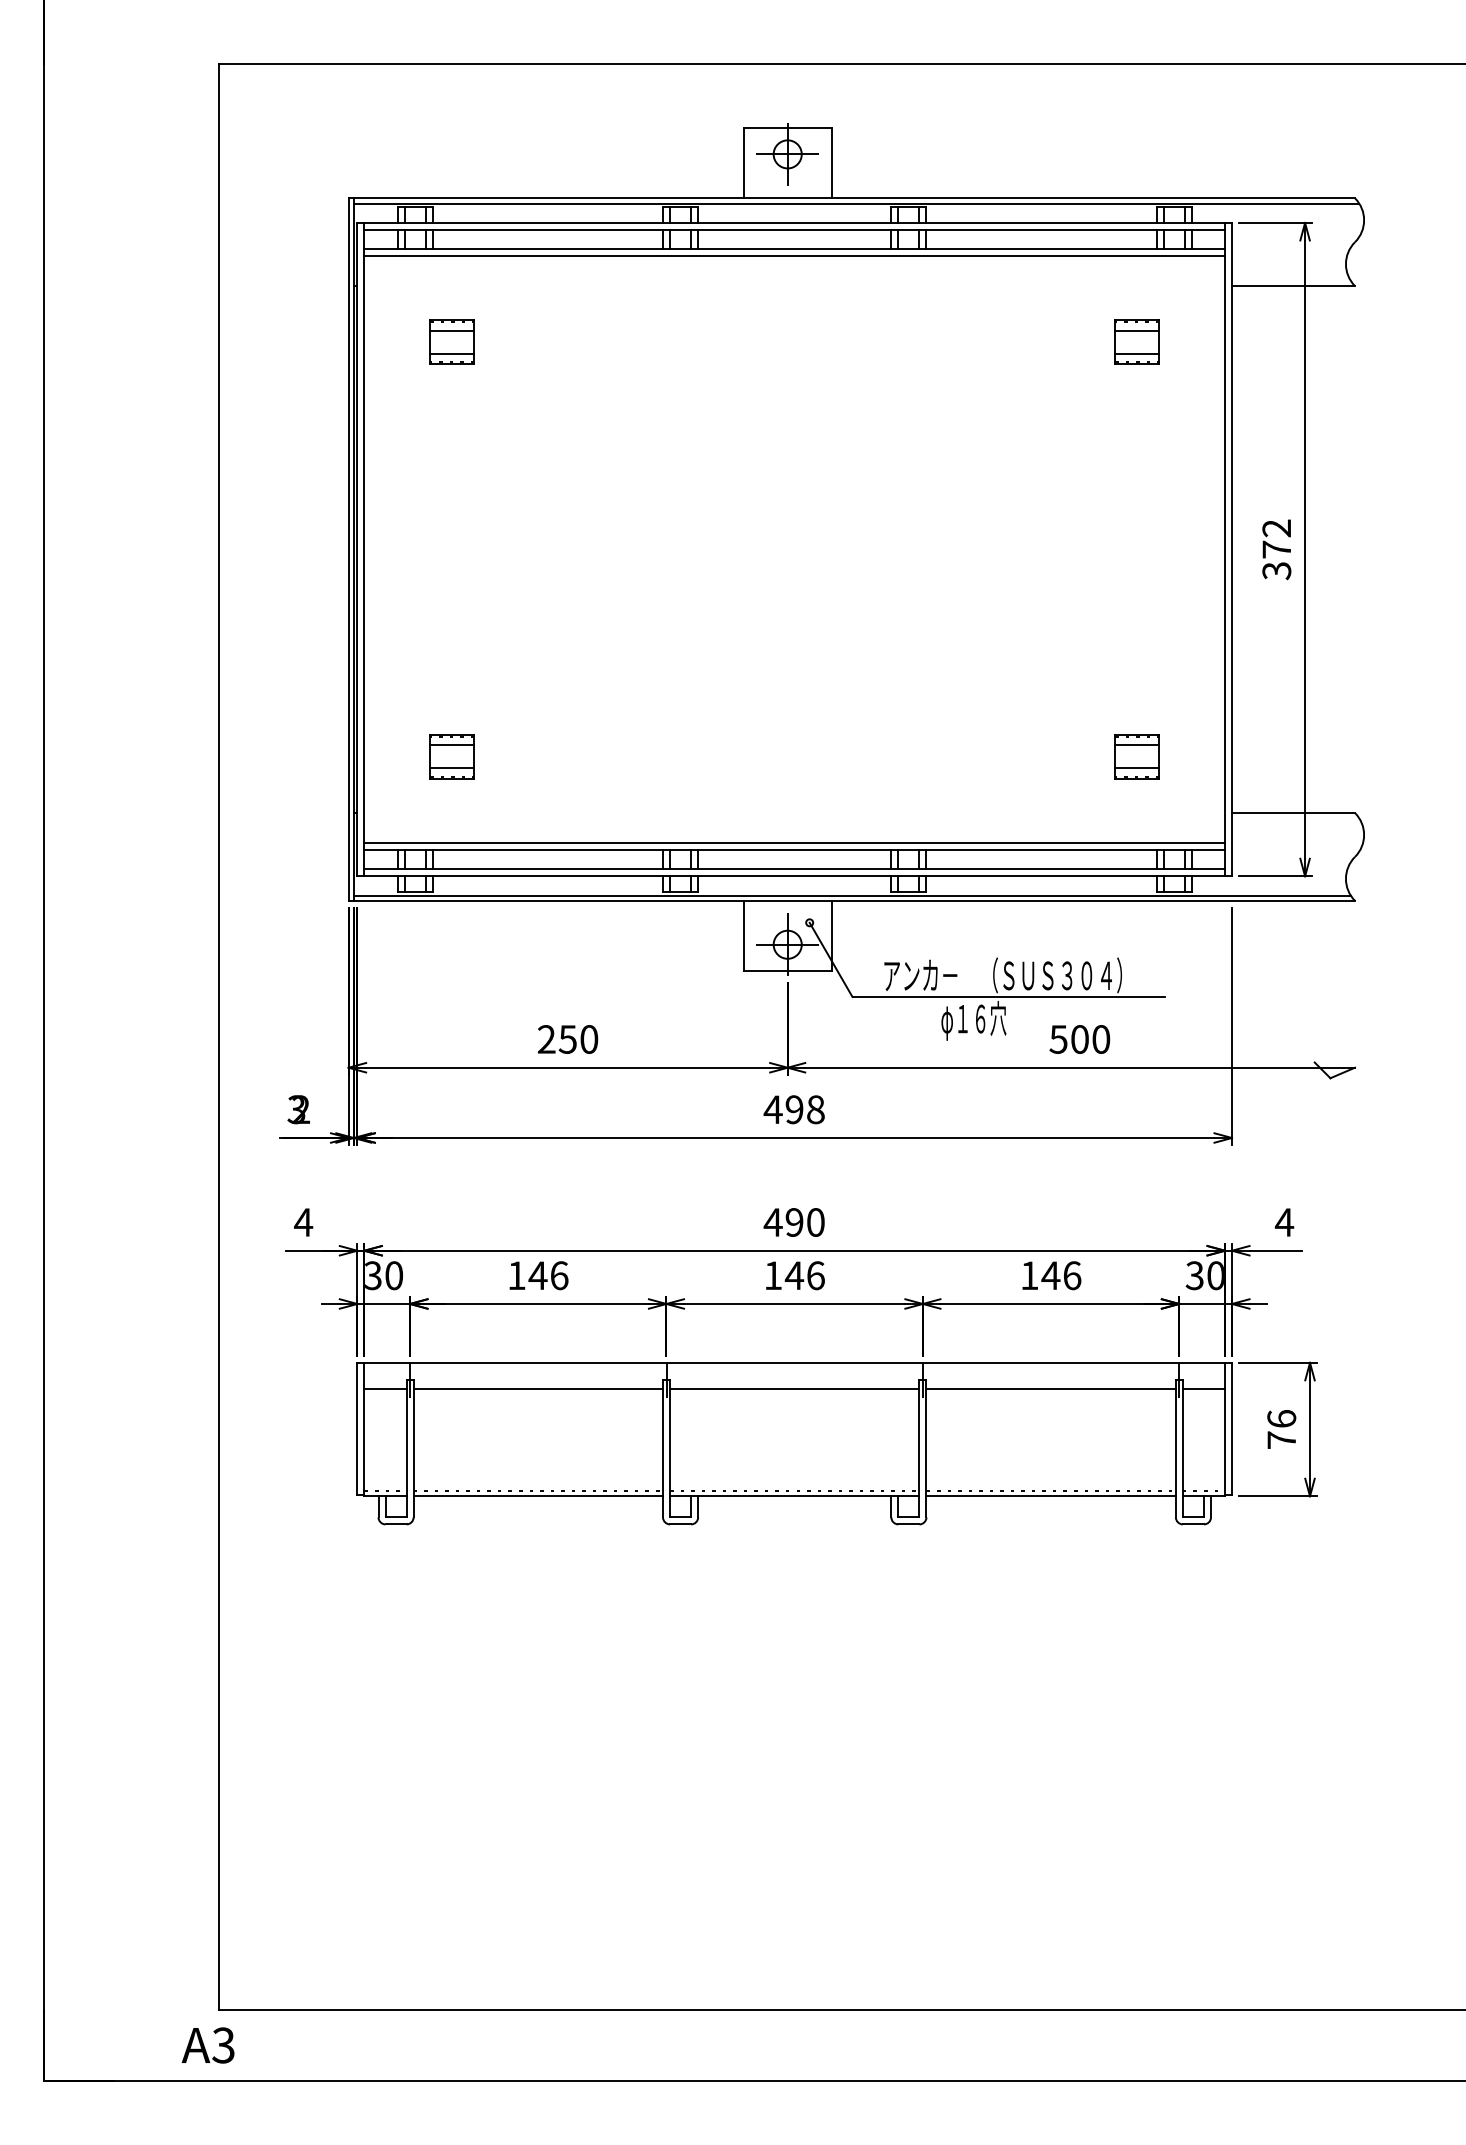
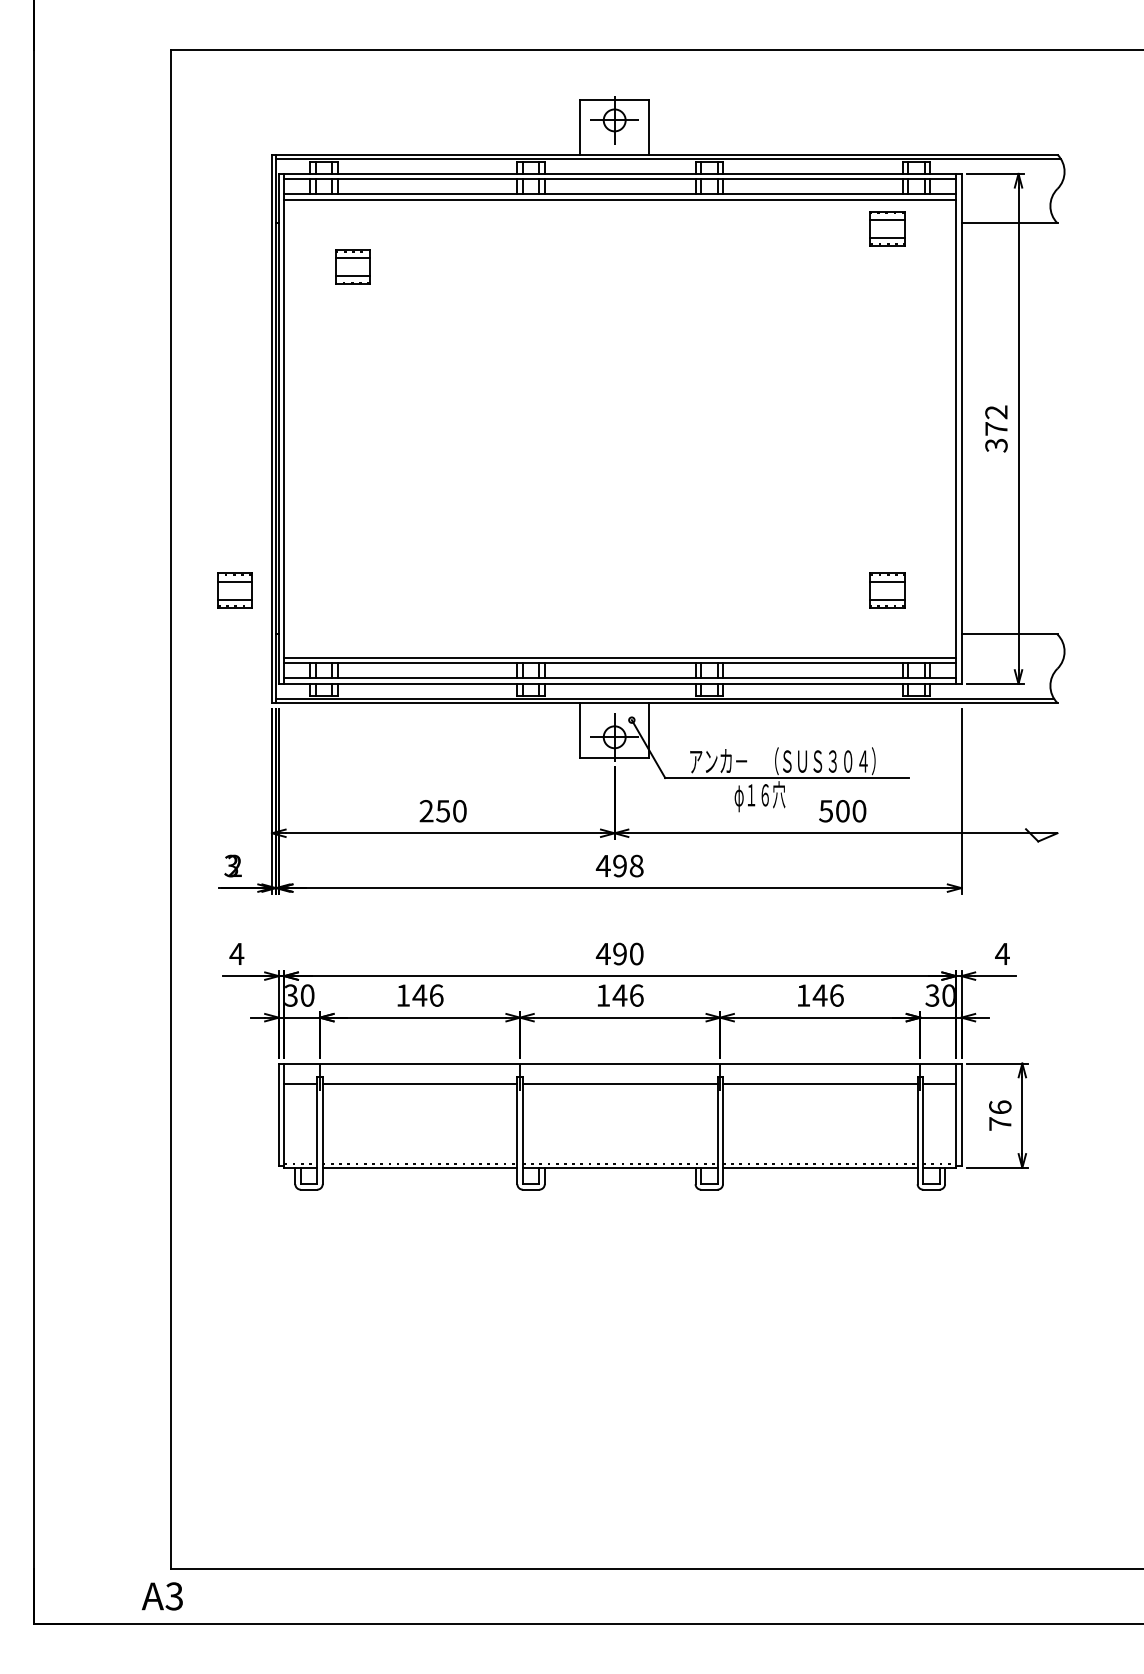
part: (1136, 341) -> (886, 228), moved
part: (451, 756) -> (234, 590), moved

